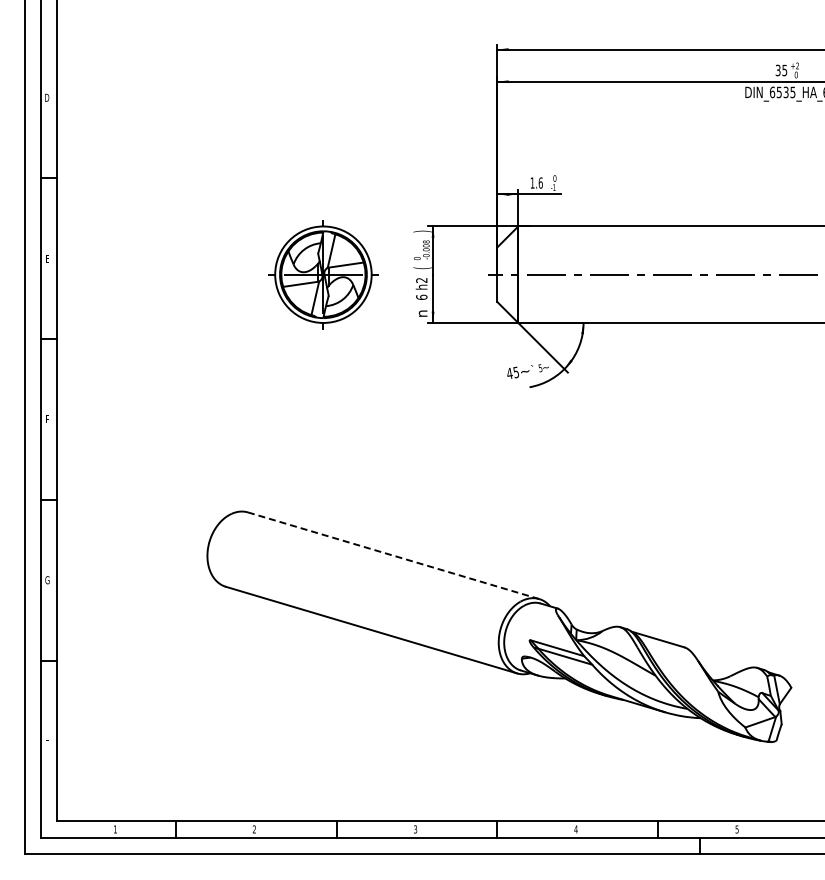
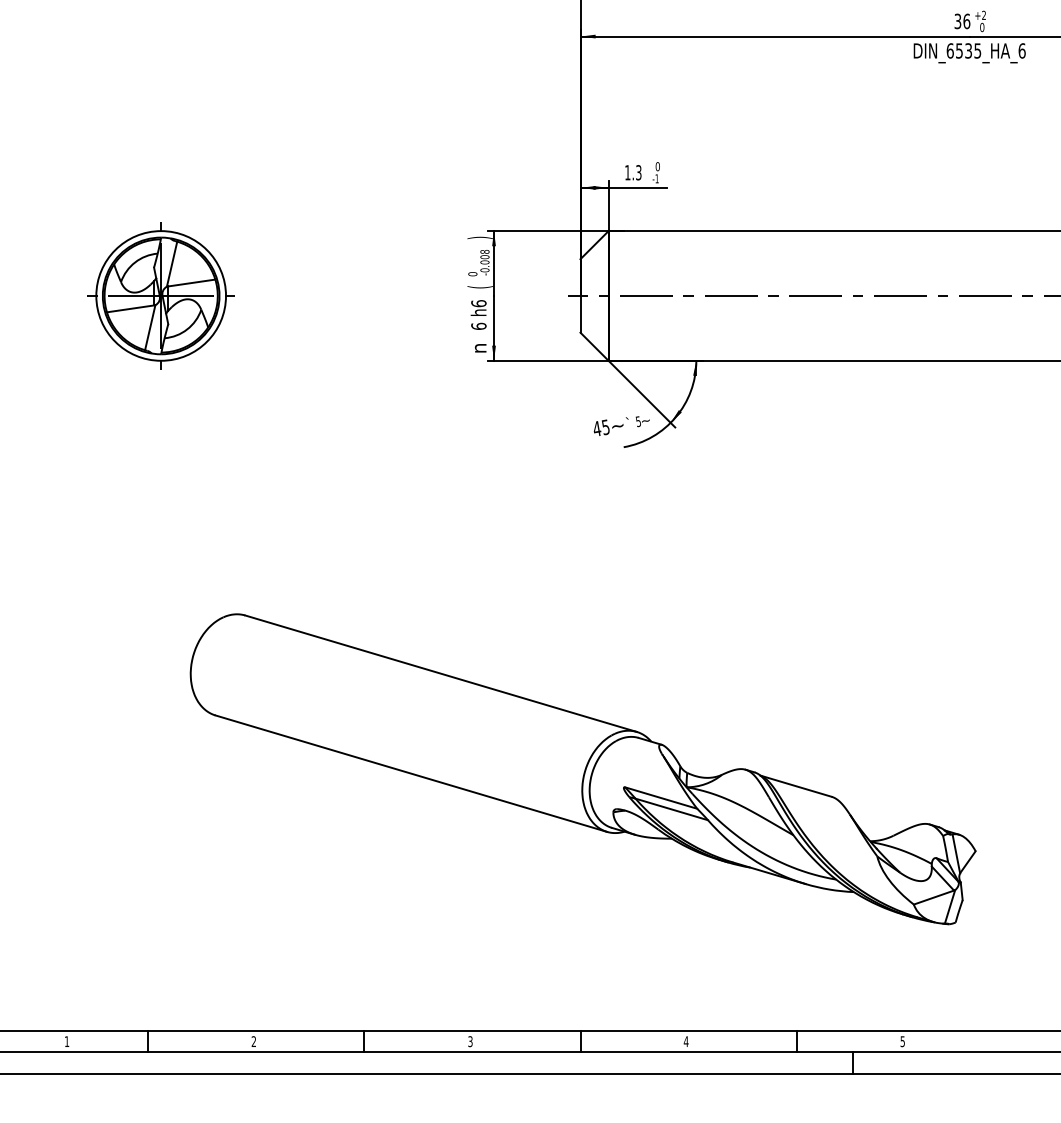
text: (784, 70) -> (966, 21), 35 -> 36
text: (540, 182) -> (638, 171), 1.6 -> 1.3
part: (323, 274) -> (161, 295), moved
text: (421, 280) -> (478, 303), h2 -> h6
line: (393, 555) -> (440, 673), dashed -> solid

